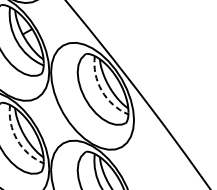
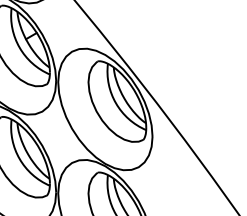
arc: (102, 91) -> (116, 103), dashed -> solid
arc: (17, 139) -> (19, 158), dashed -> solid

